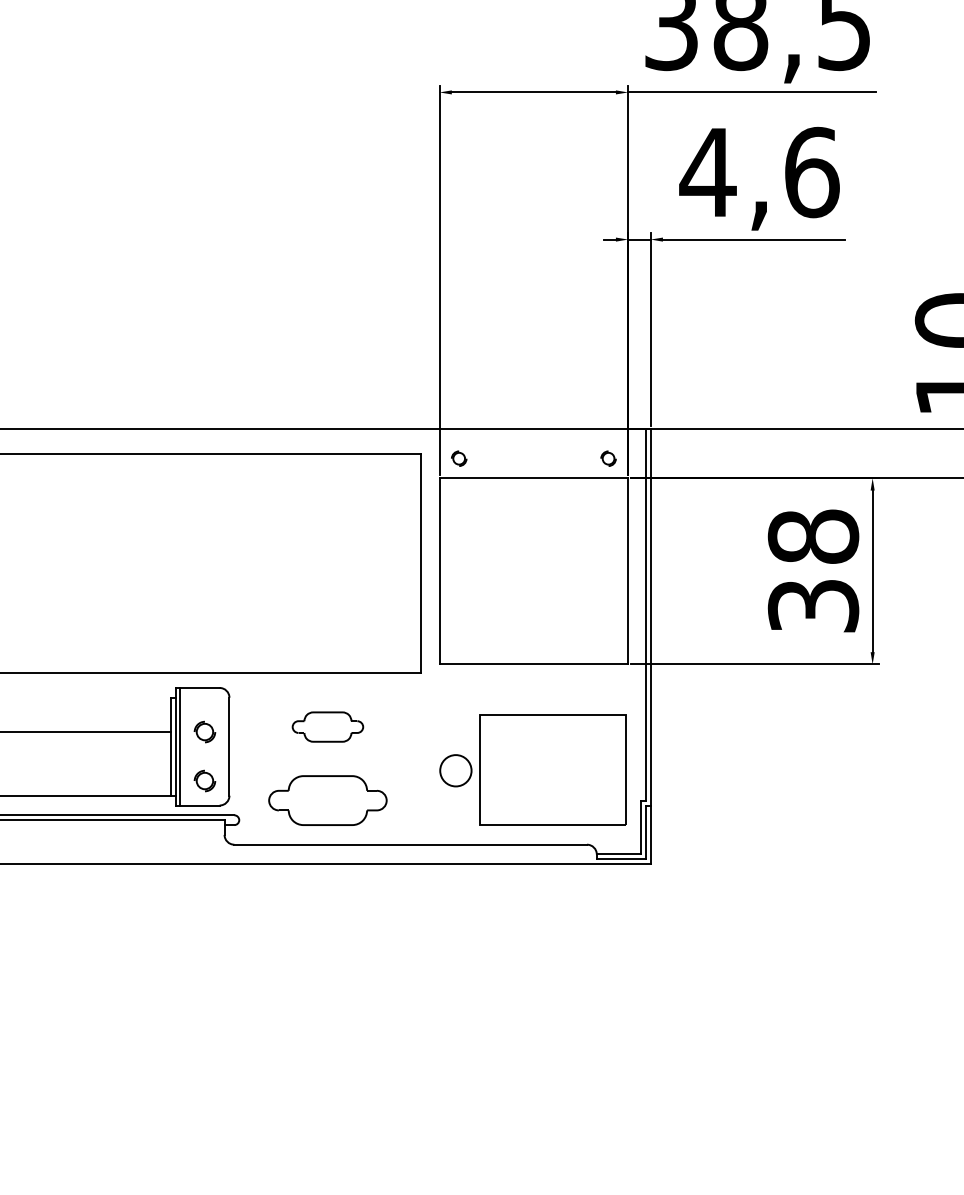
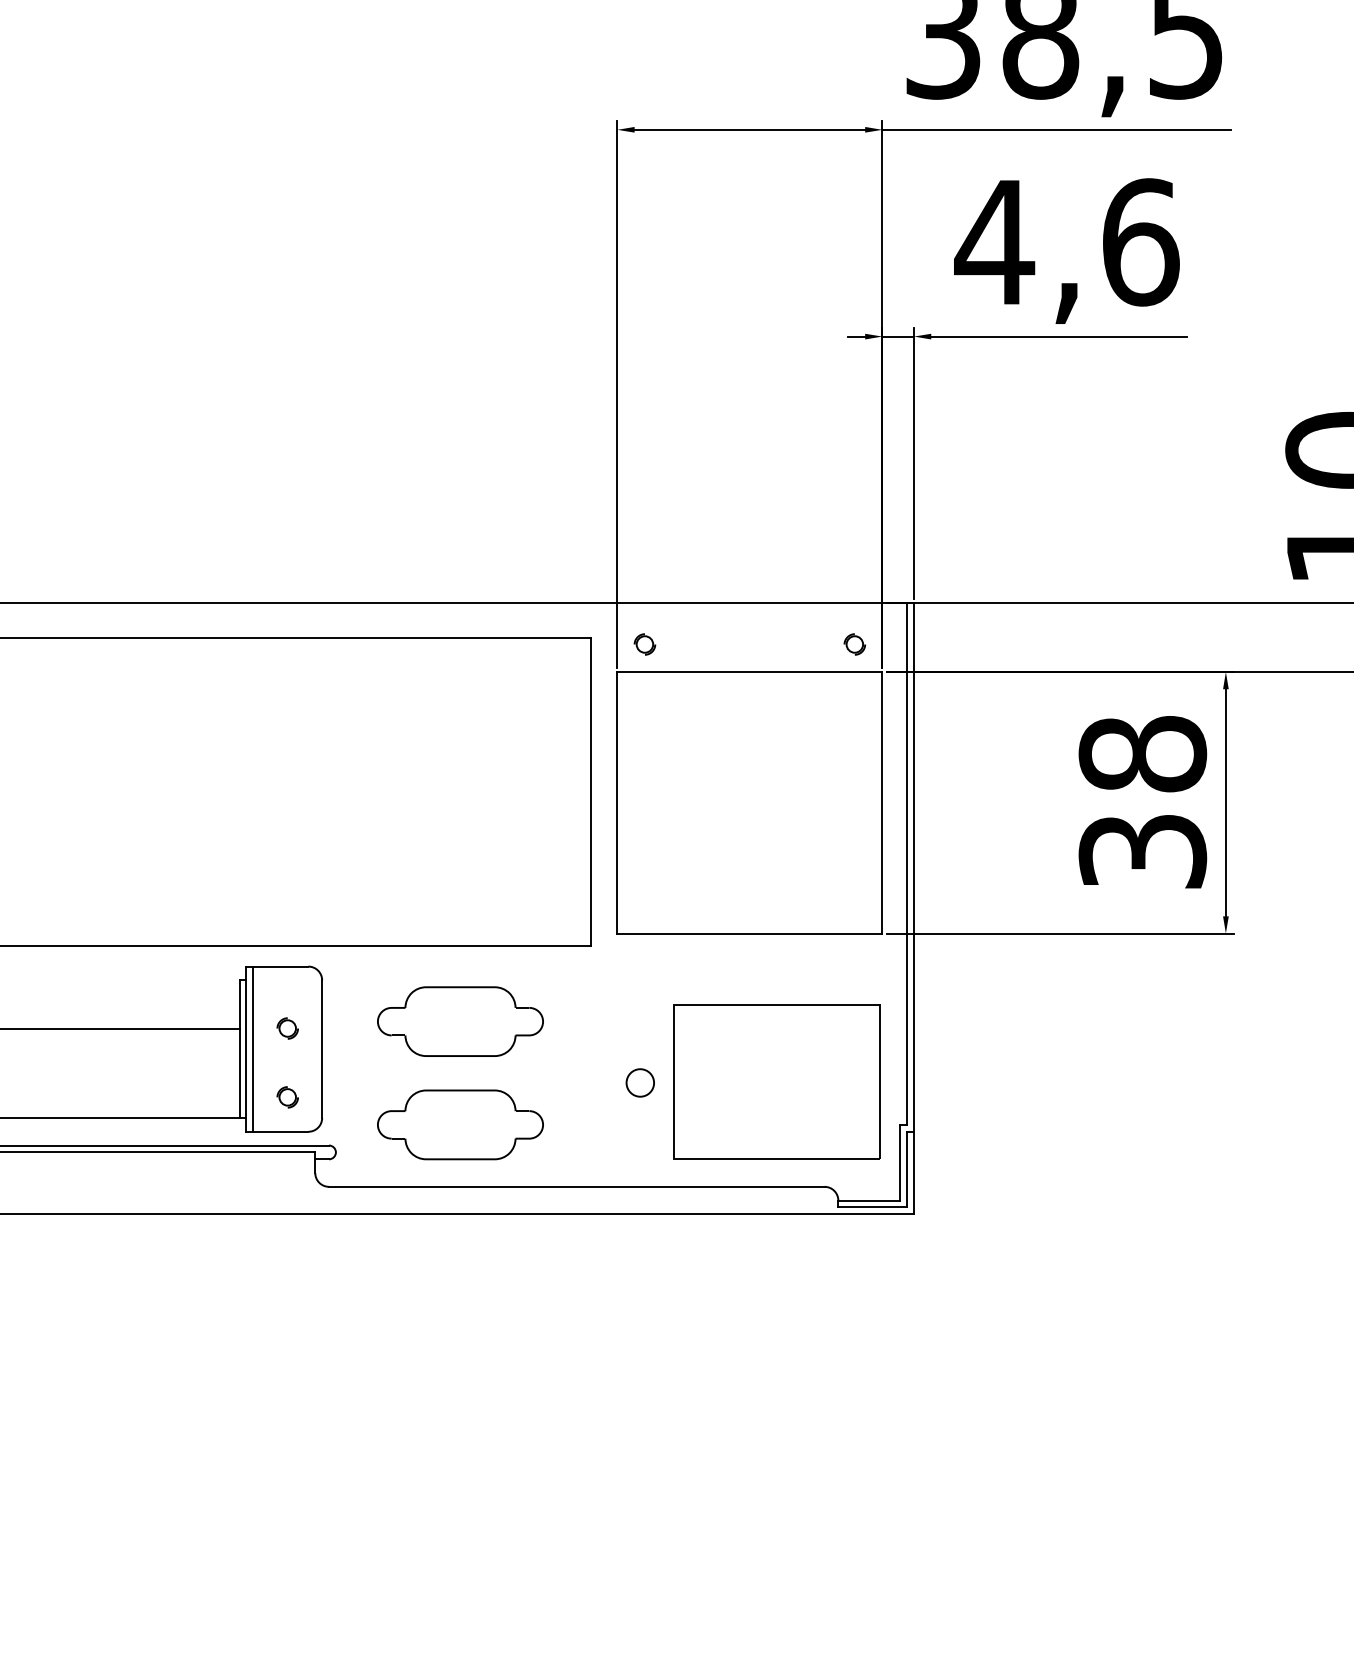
part: (327, 726) -> (459, 1020), size x1.67
part: (204, 731) -> (287, 1027), size x0.71
circle: (455, 770) -> (639, 1082), size x0.62
part: (204, 780) -> (287, 1096), size x0.71

